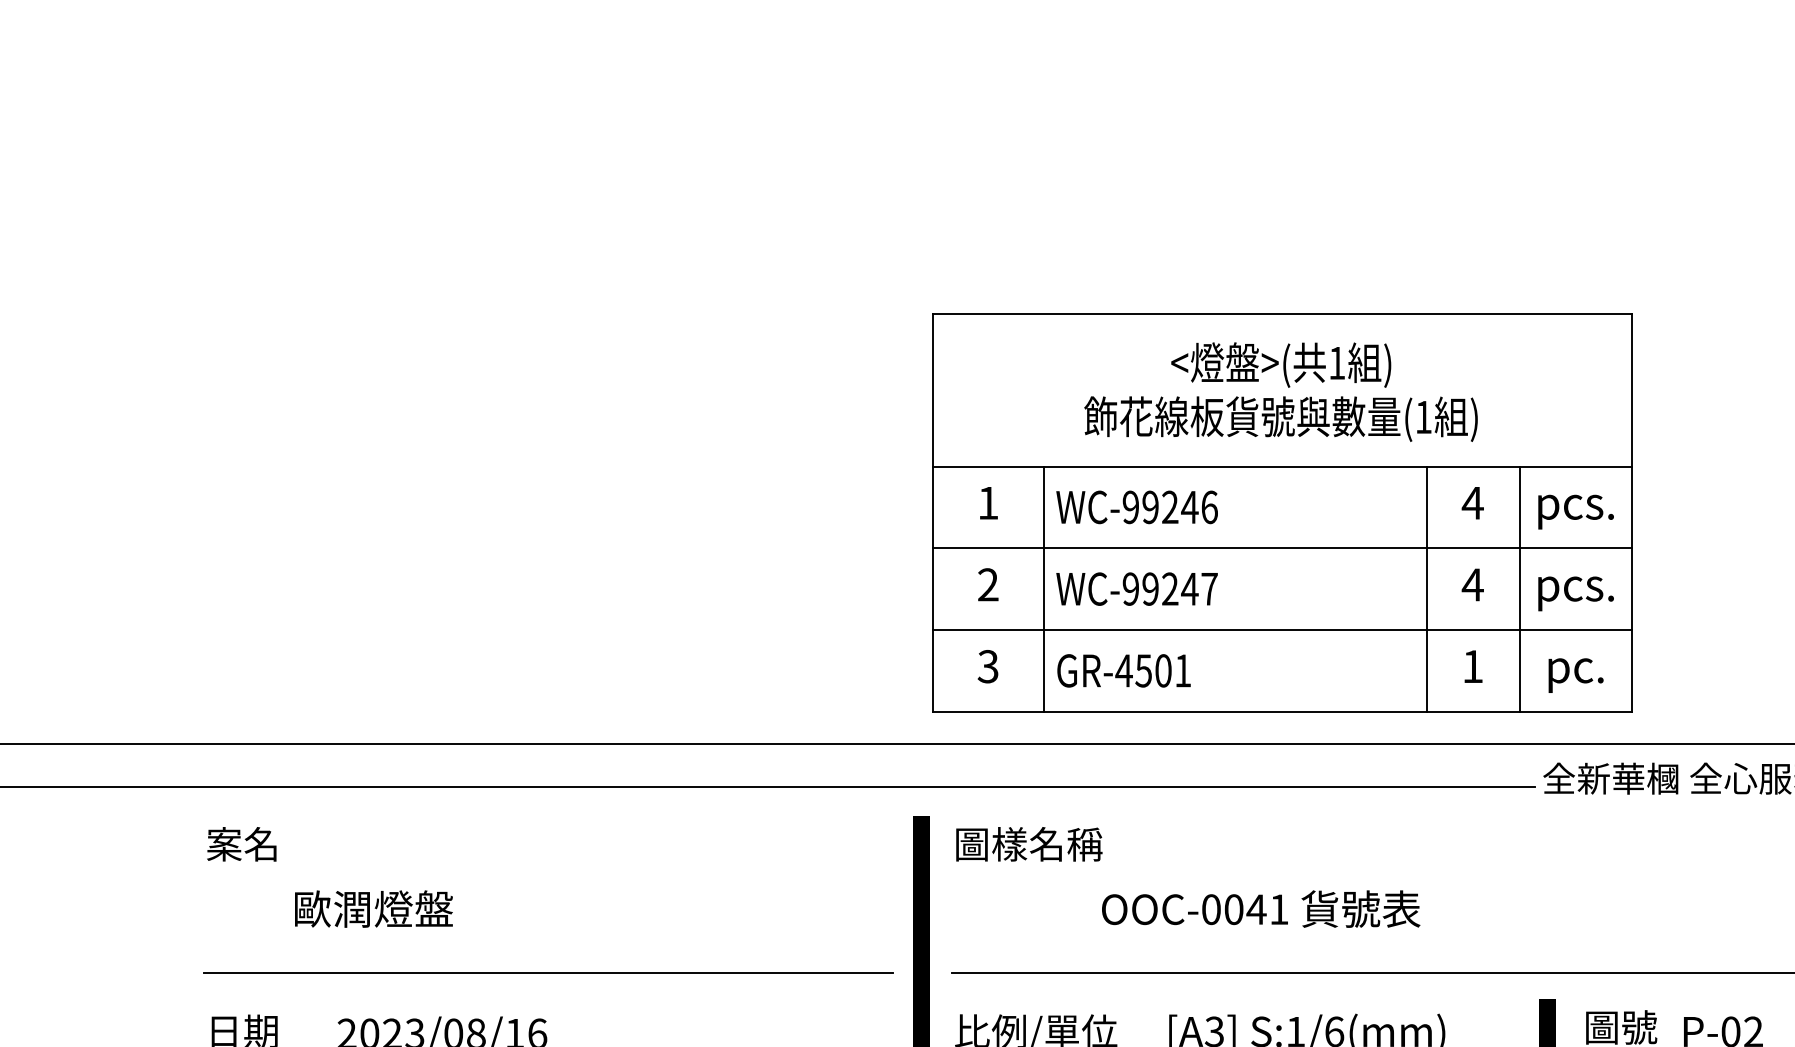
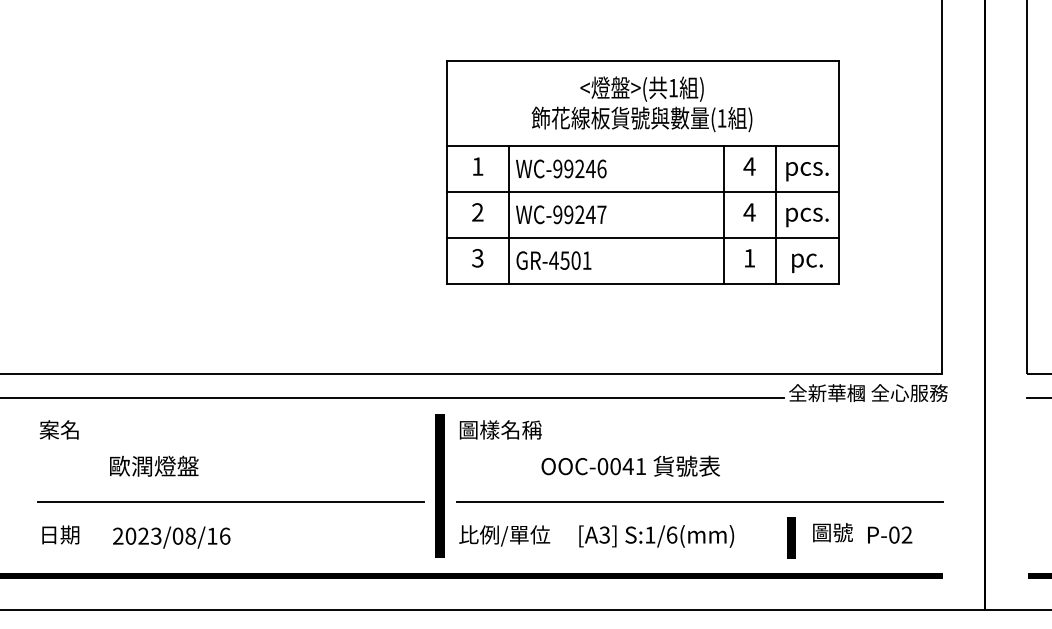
part: (1281, 513) -> (642, 172), moved
text: (374, 907) -> (154, 465), moved

